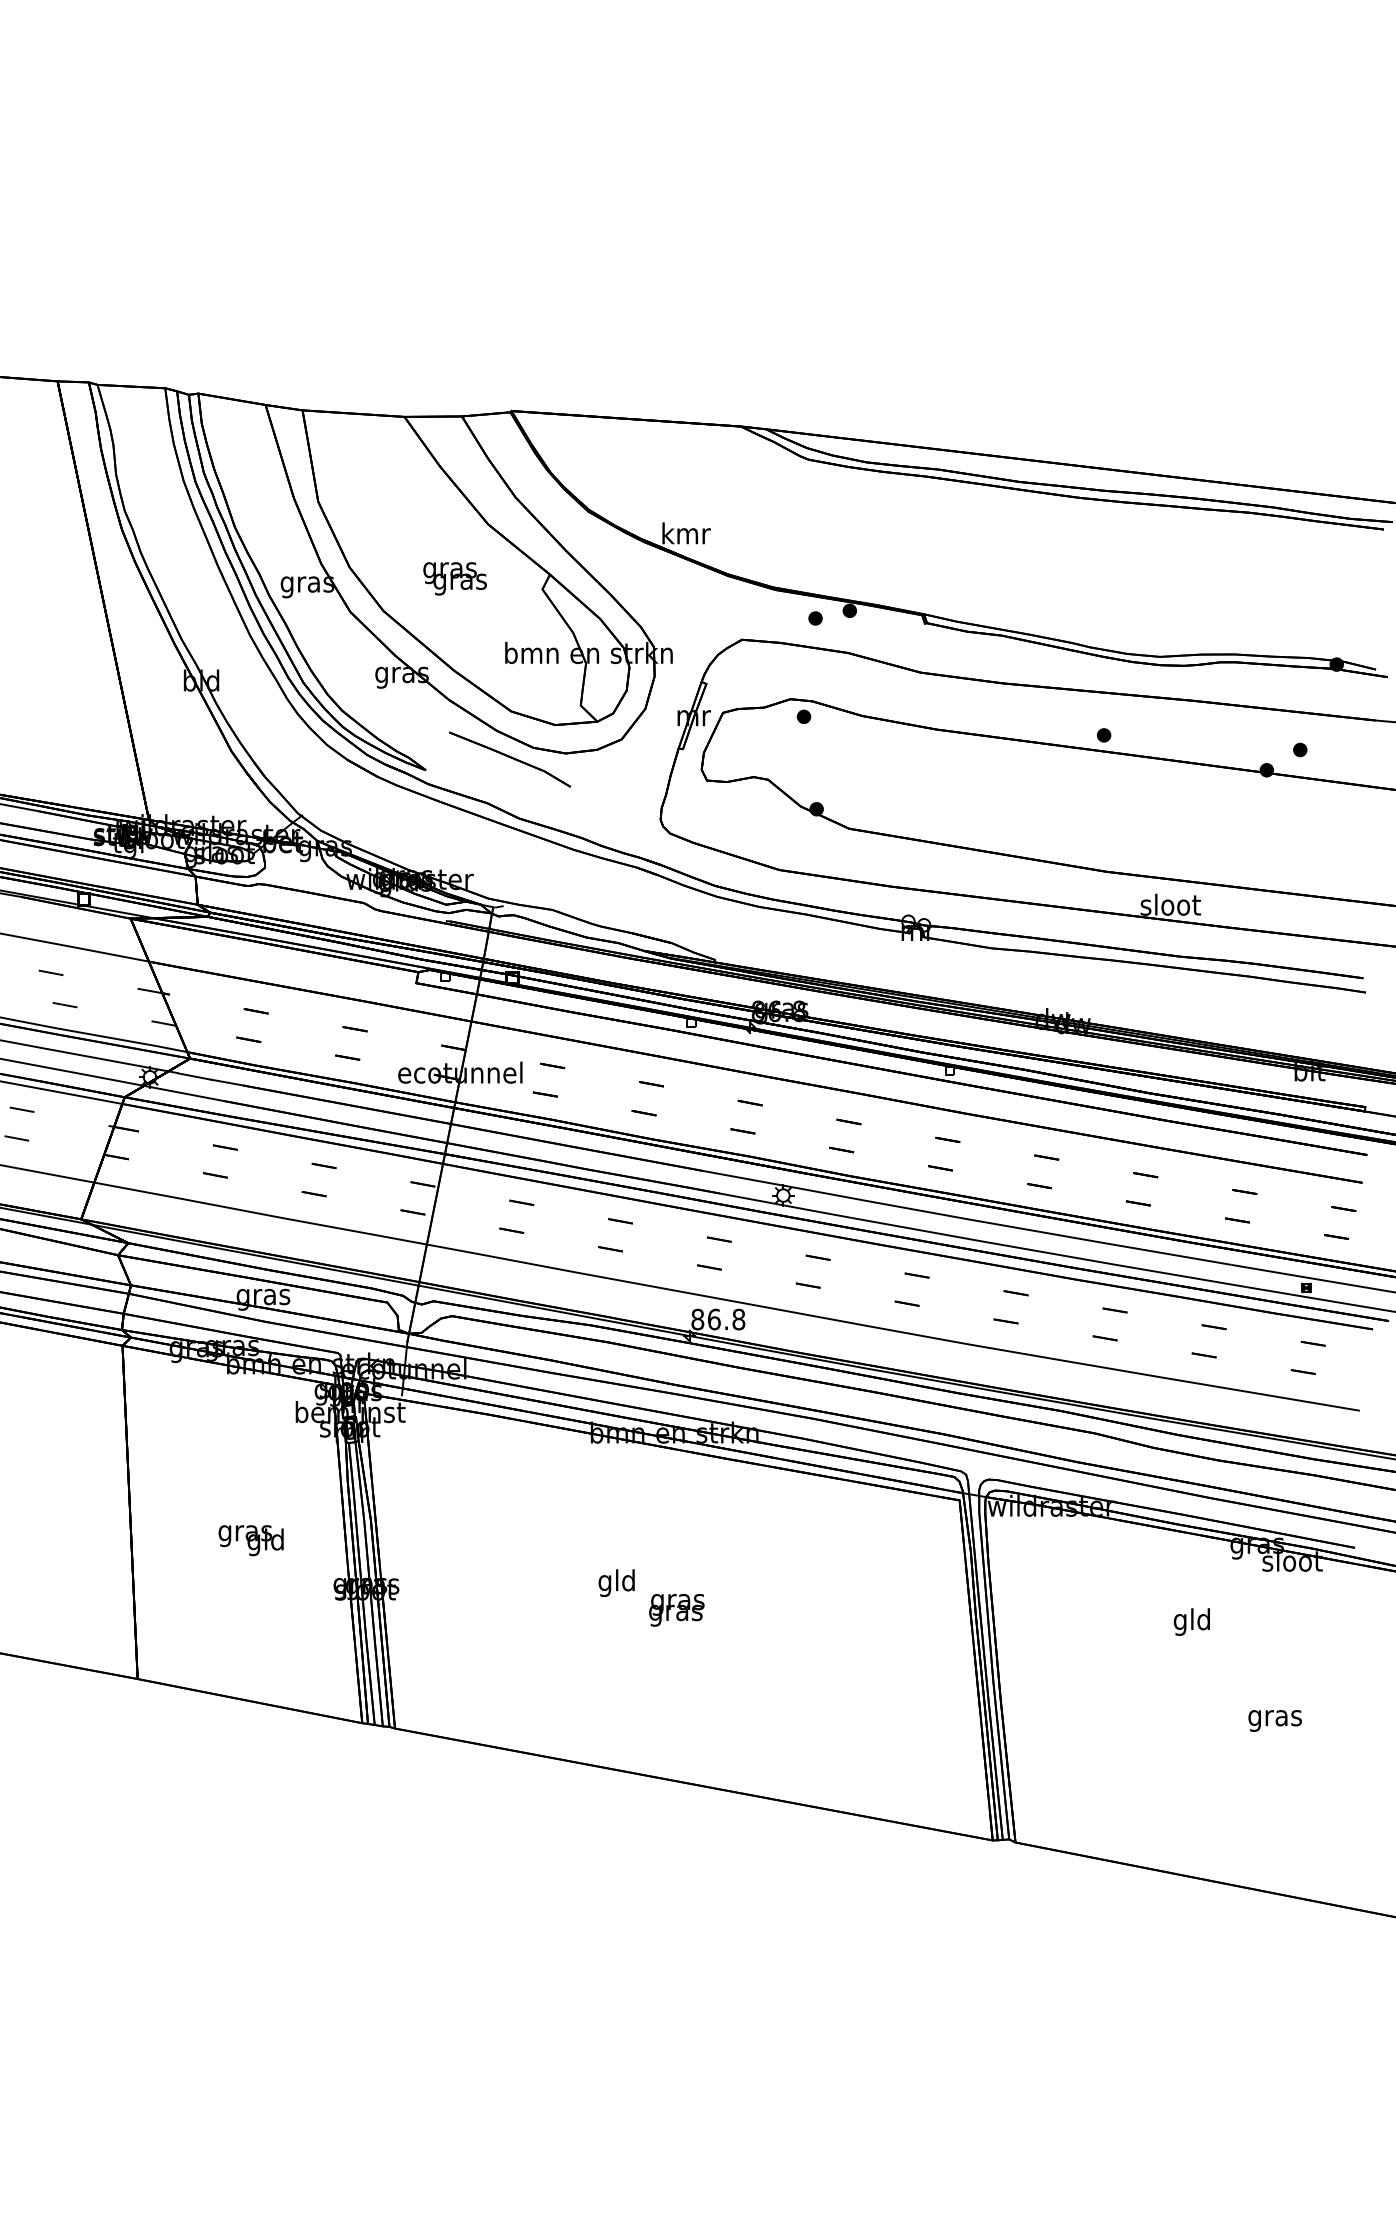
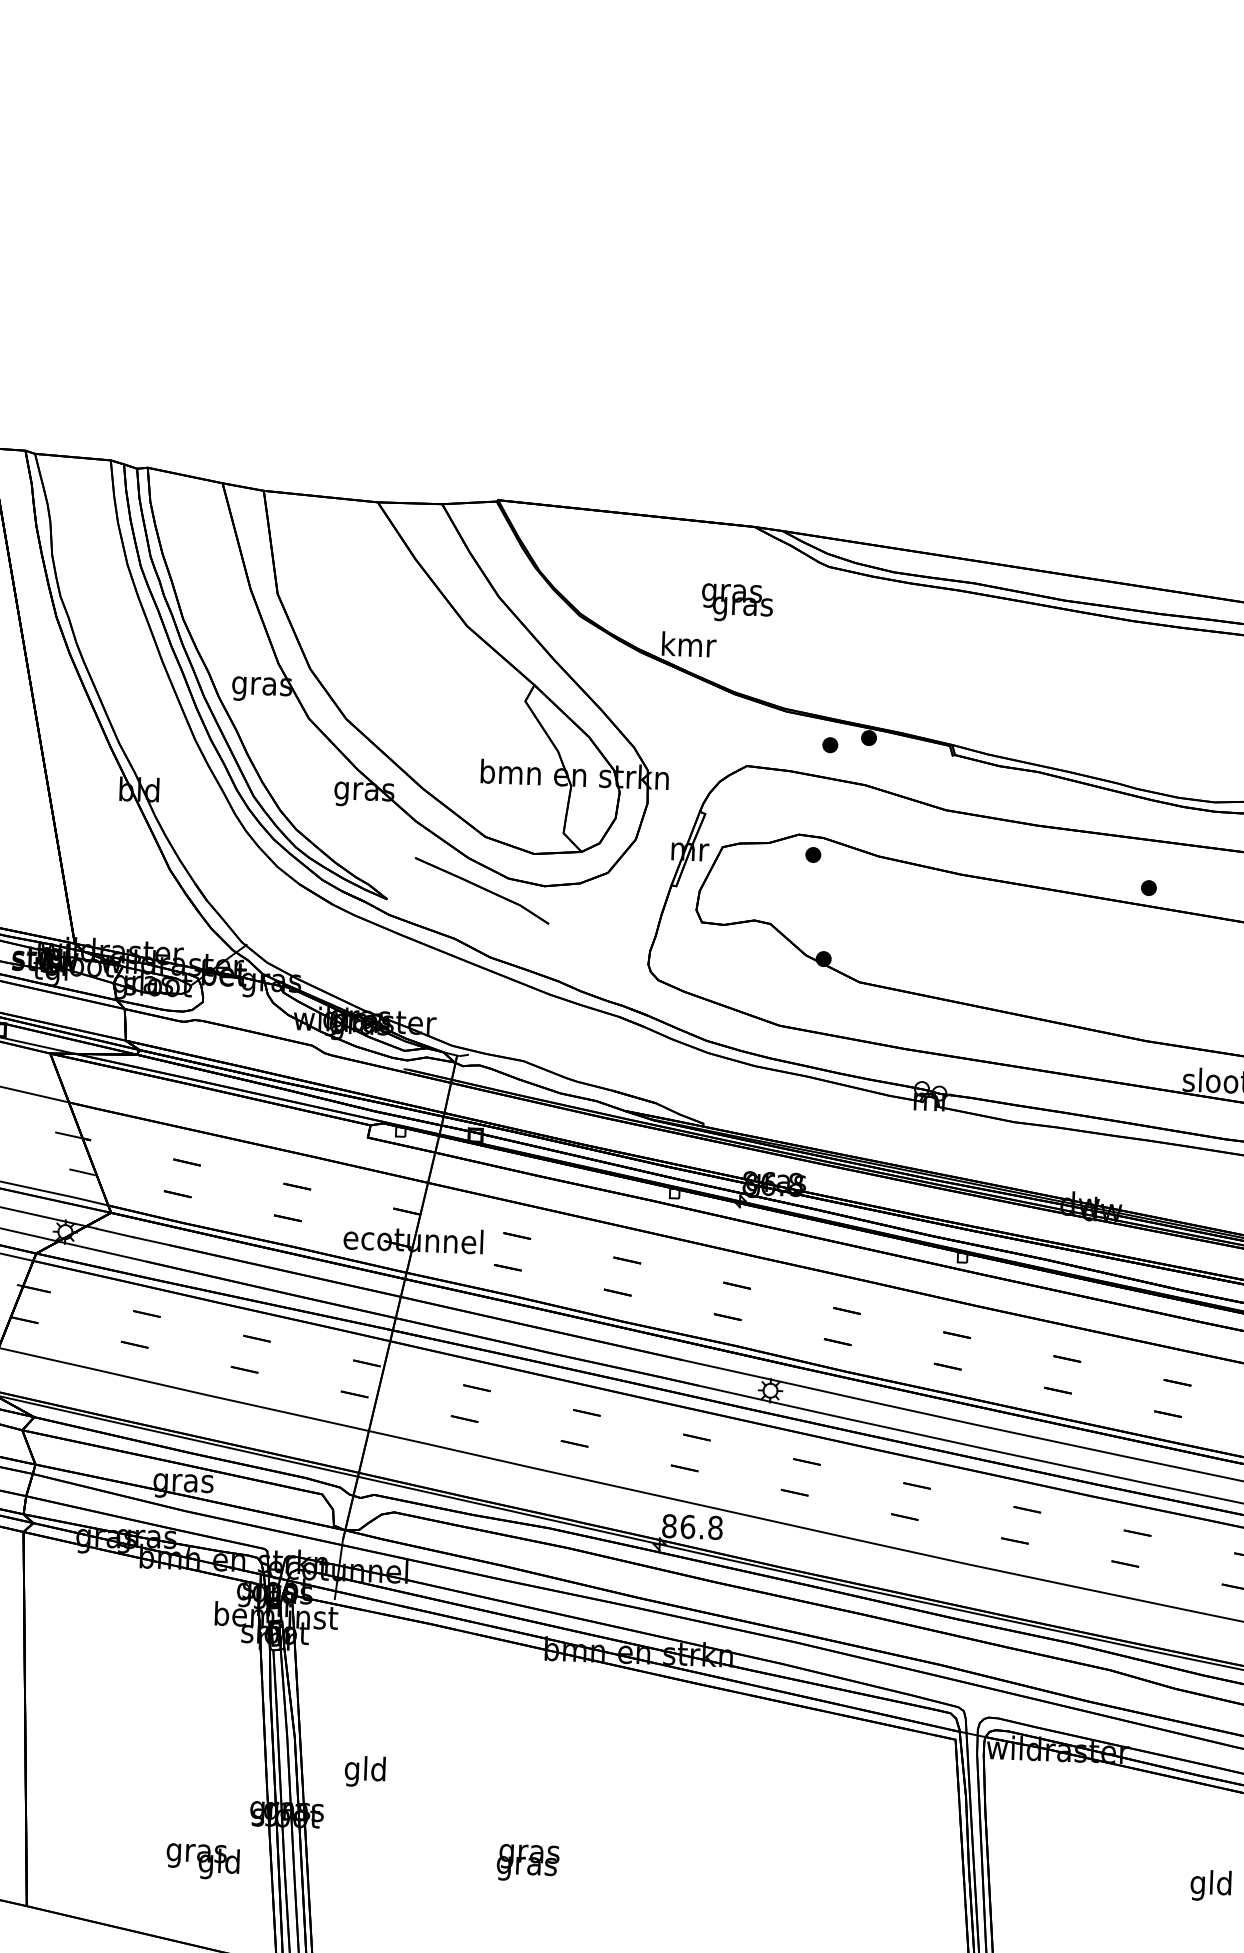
text: (454, 578) -> (736, 602), moved
text: (250, 1540) -> (202, 1861), moved
text: (616, 1582) -> (364, 1770), moved
text: (676, 1610) -> (527, 1863), moved

